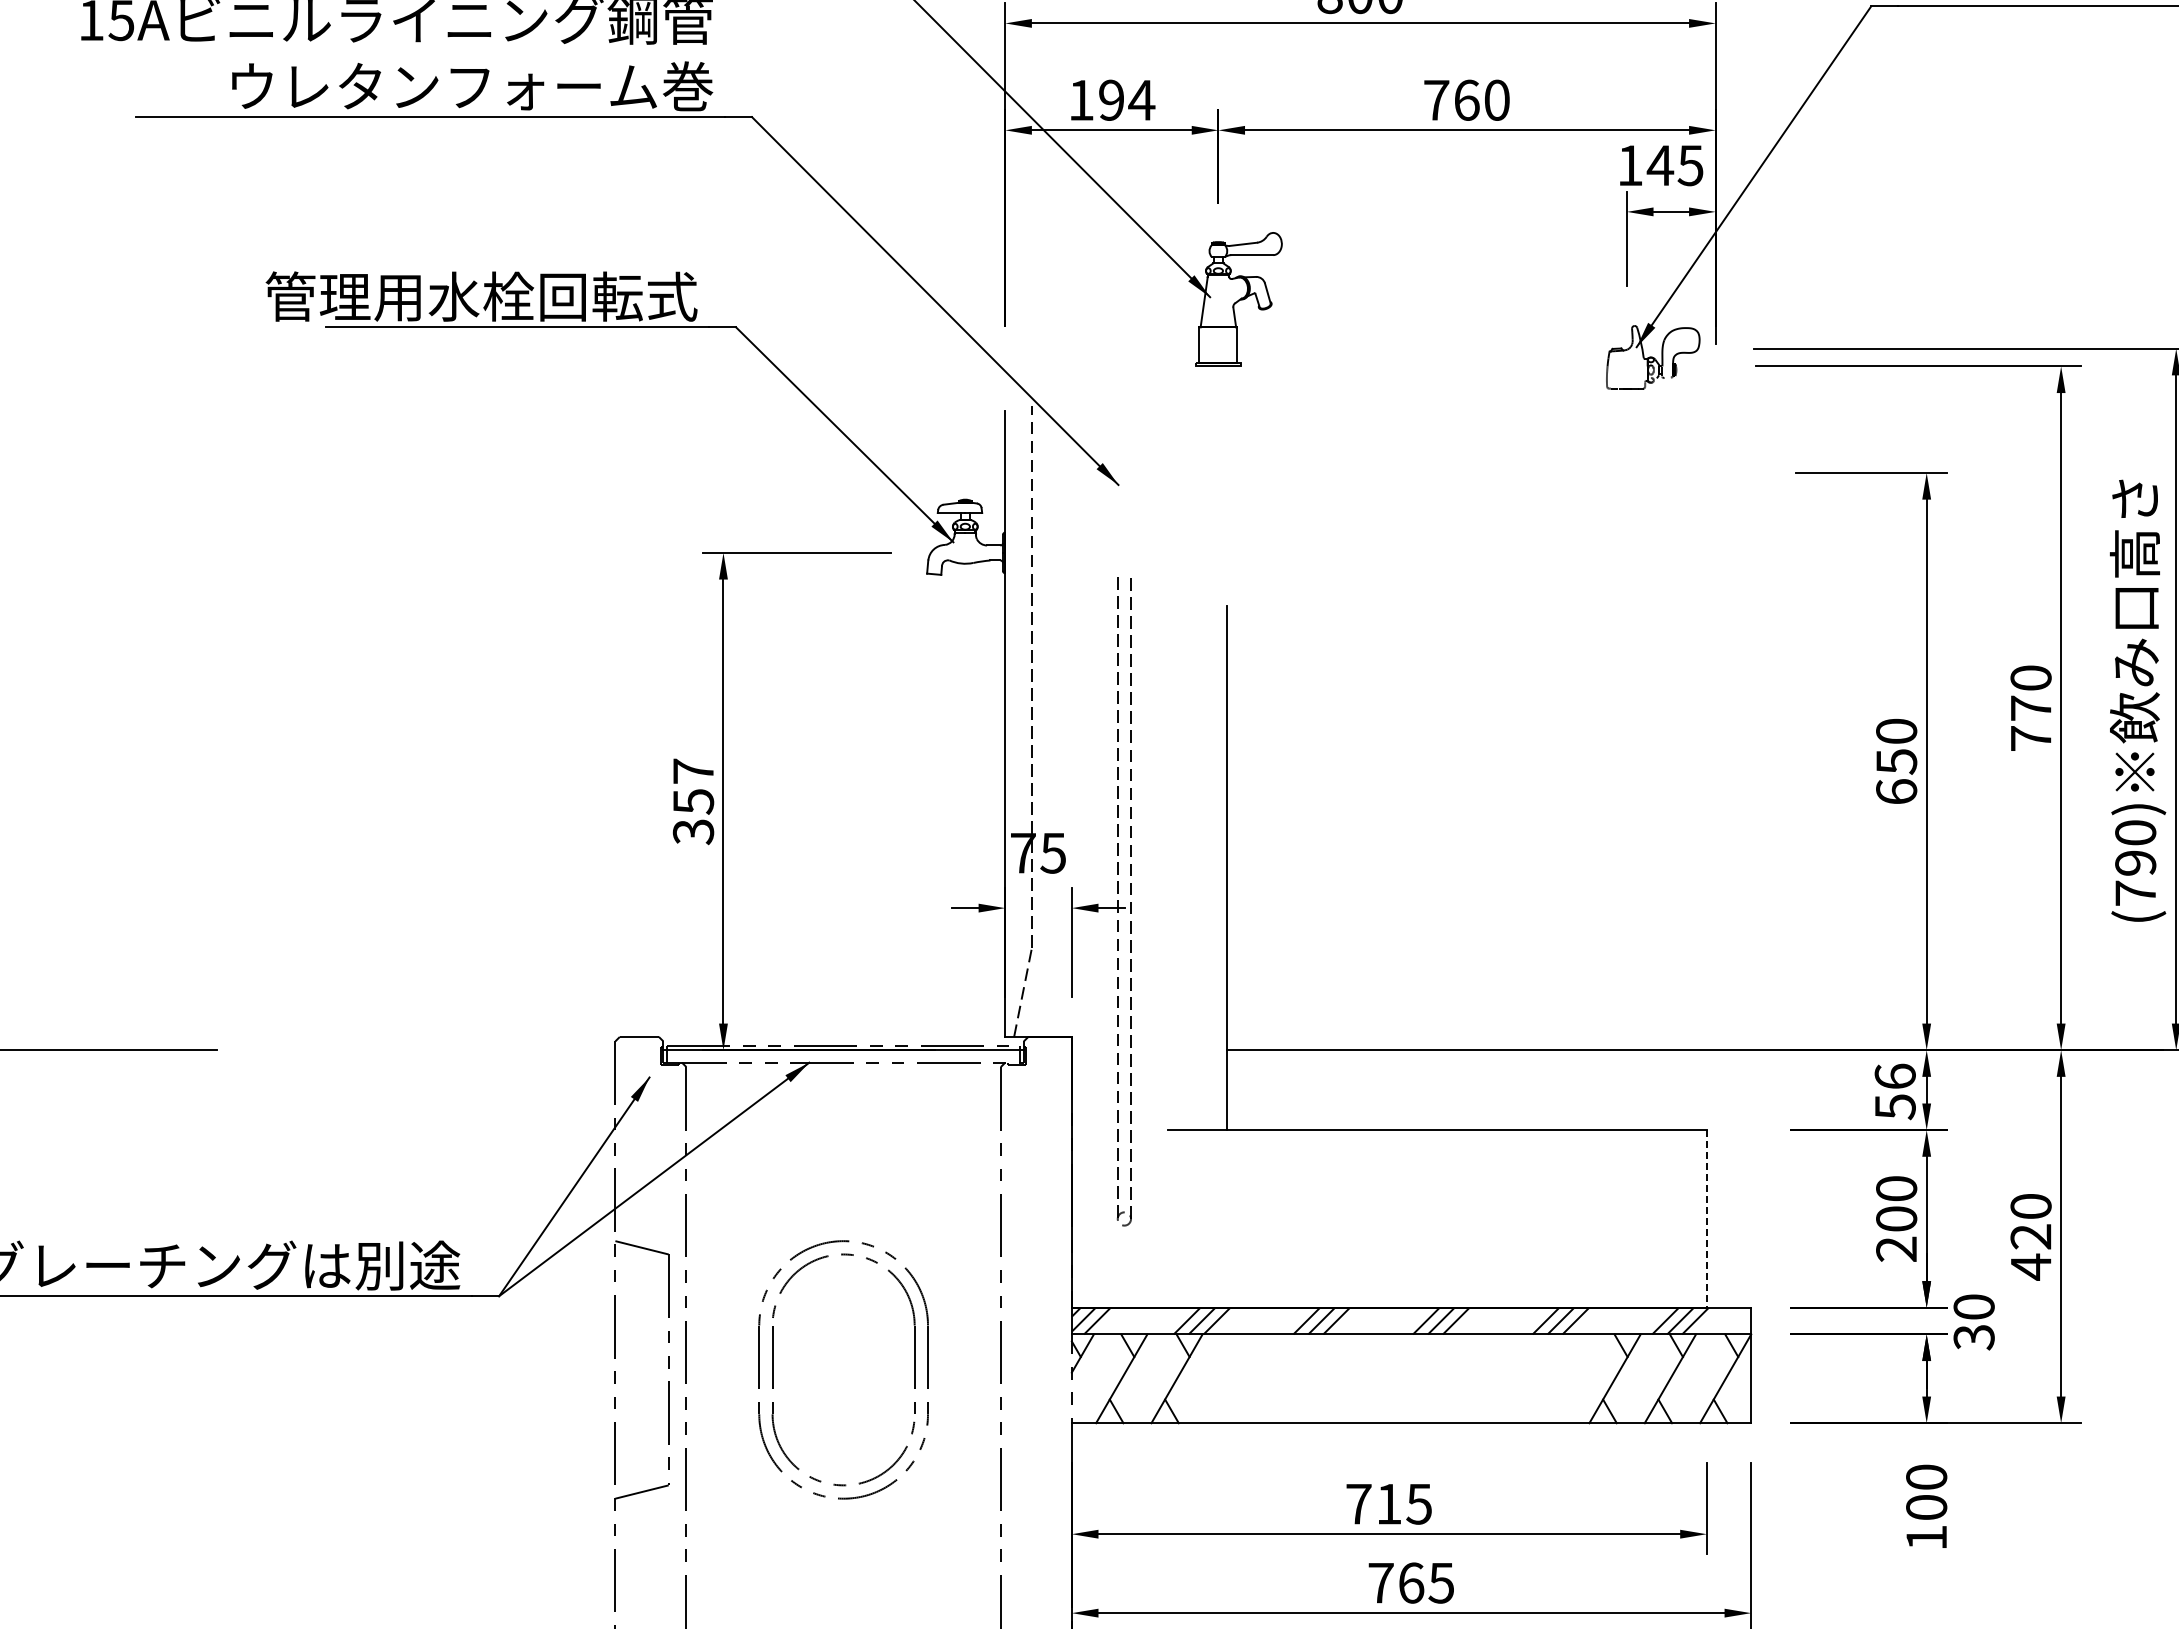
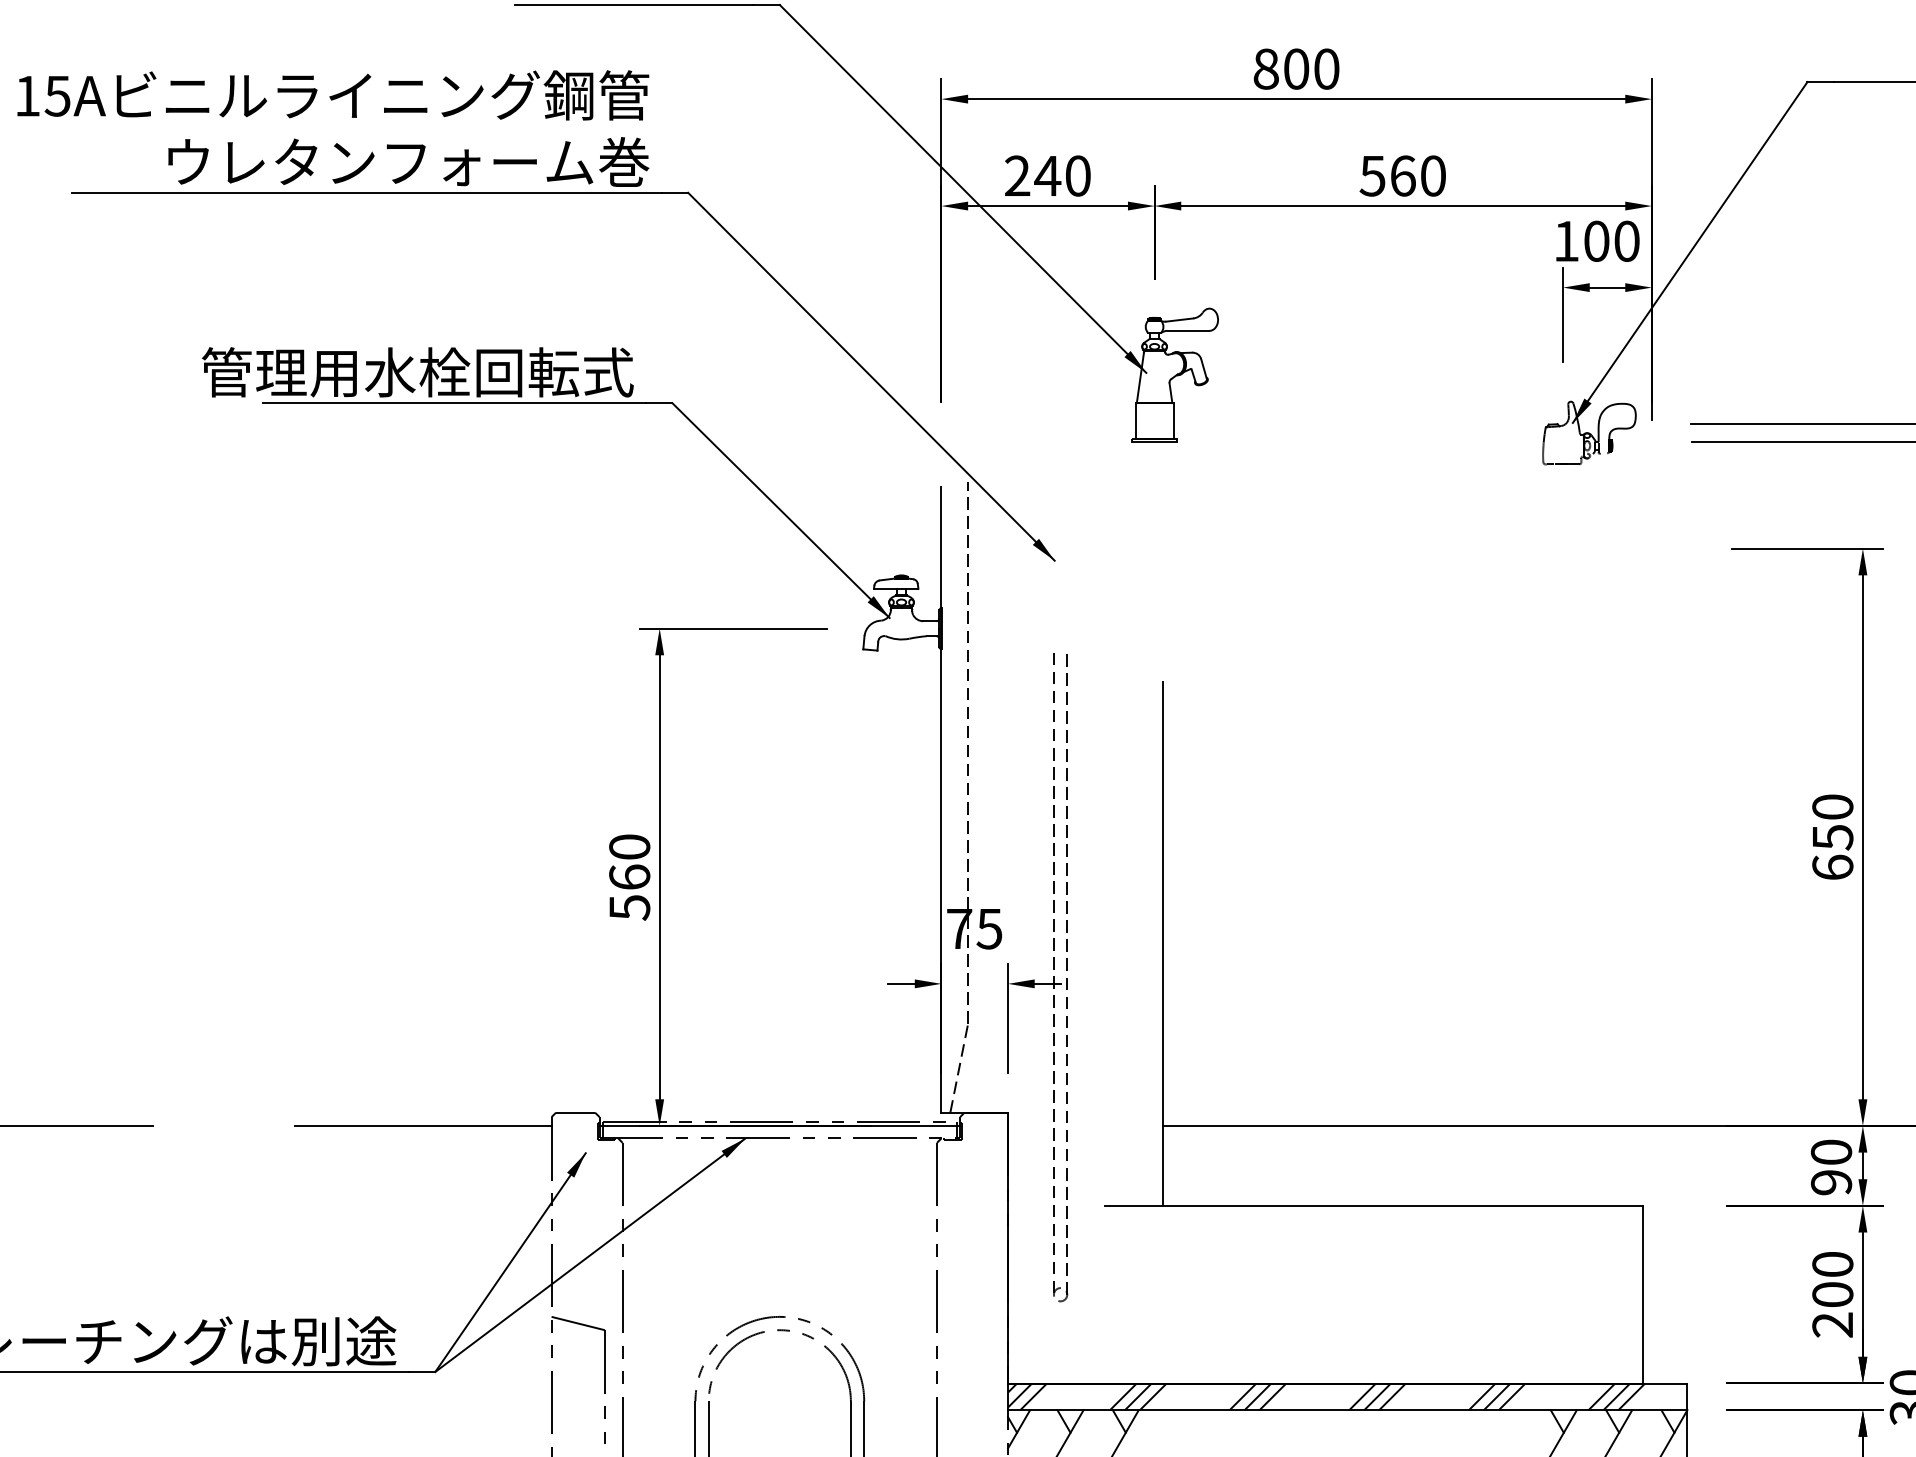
text: (1111, 99) -> (1047, 175), 194 -> 240
text: (1436, 100) -> (1372, 176), 760 -> 560
text: (1674, 165) -> (1610, 241), 145 -> 100
text: (693, 801) -> (629, 877), 357 -> 560
line: (486, 1050) -> (422, 1126), added
text: (1894, 1091) -> (1830, 1167), 56 -> 90
line: (1706, 1218) -> (1642, 1294), dashed -> solid

